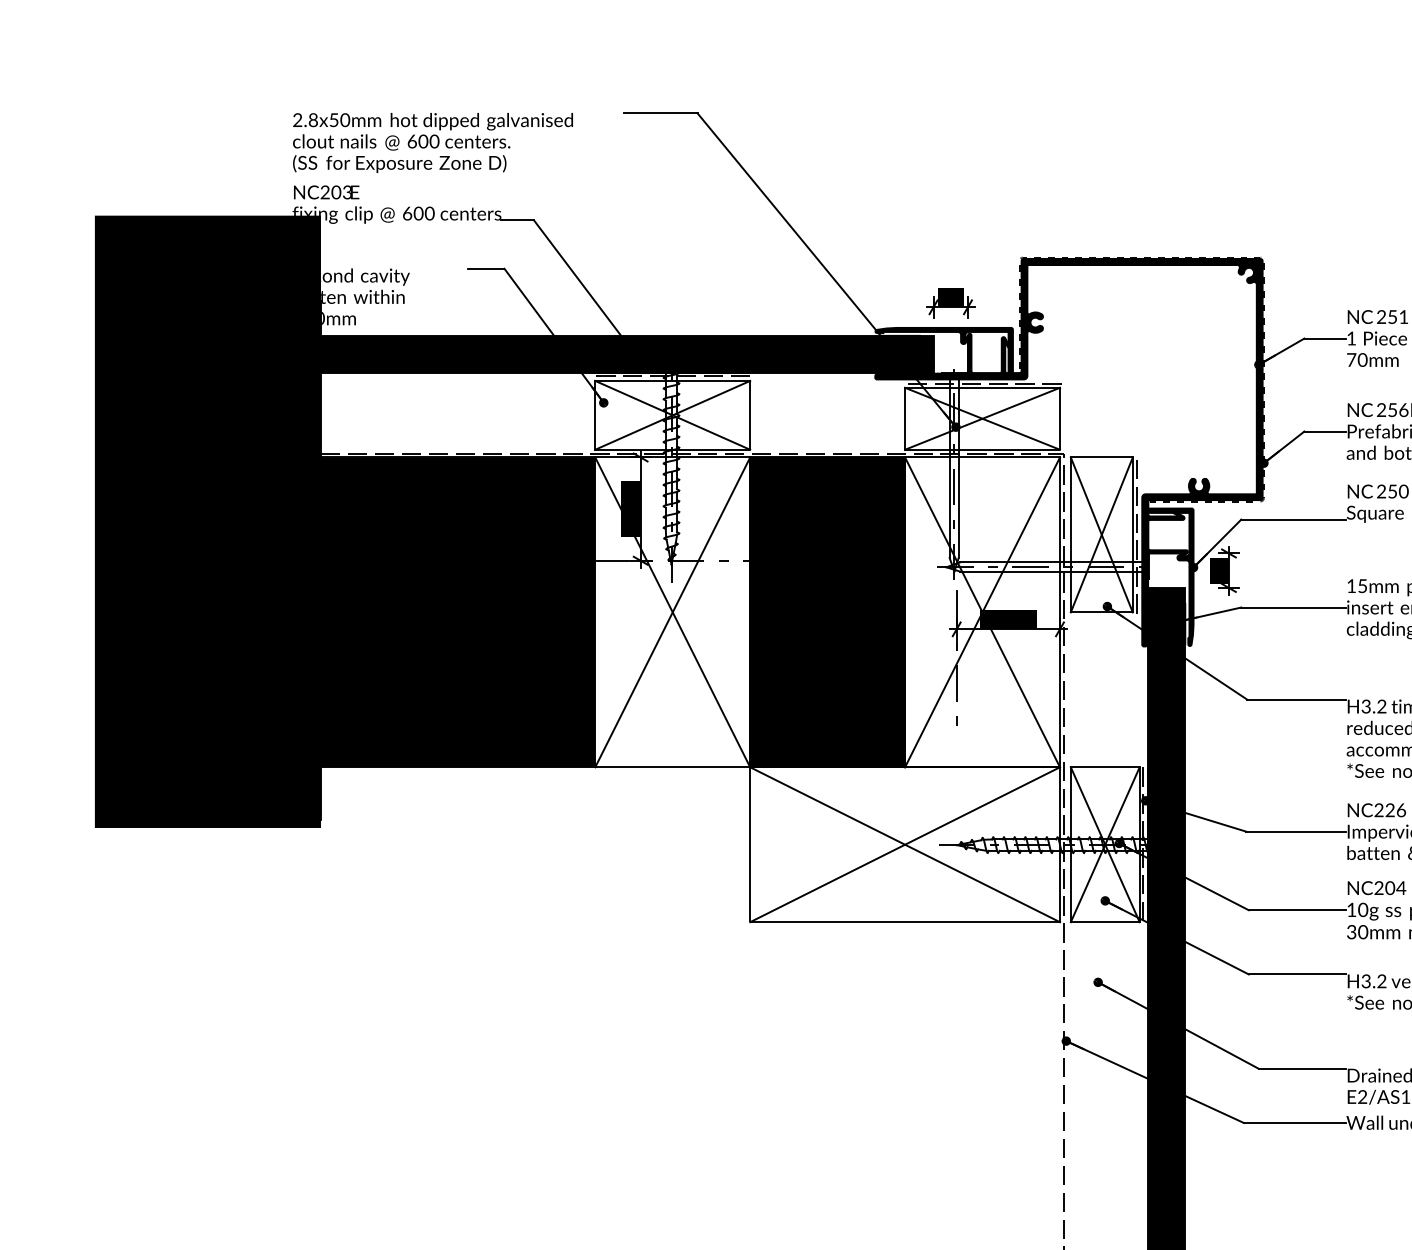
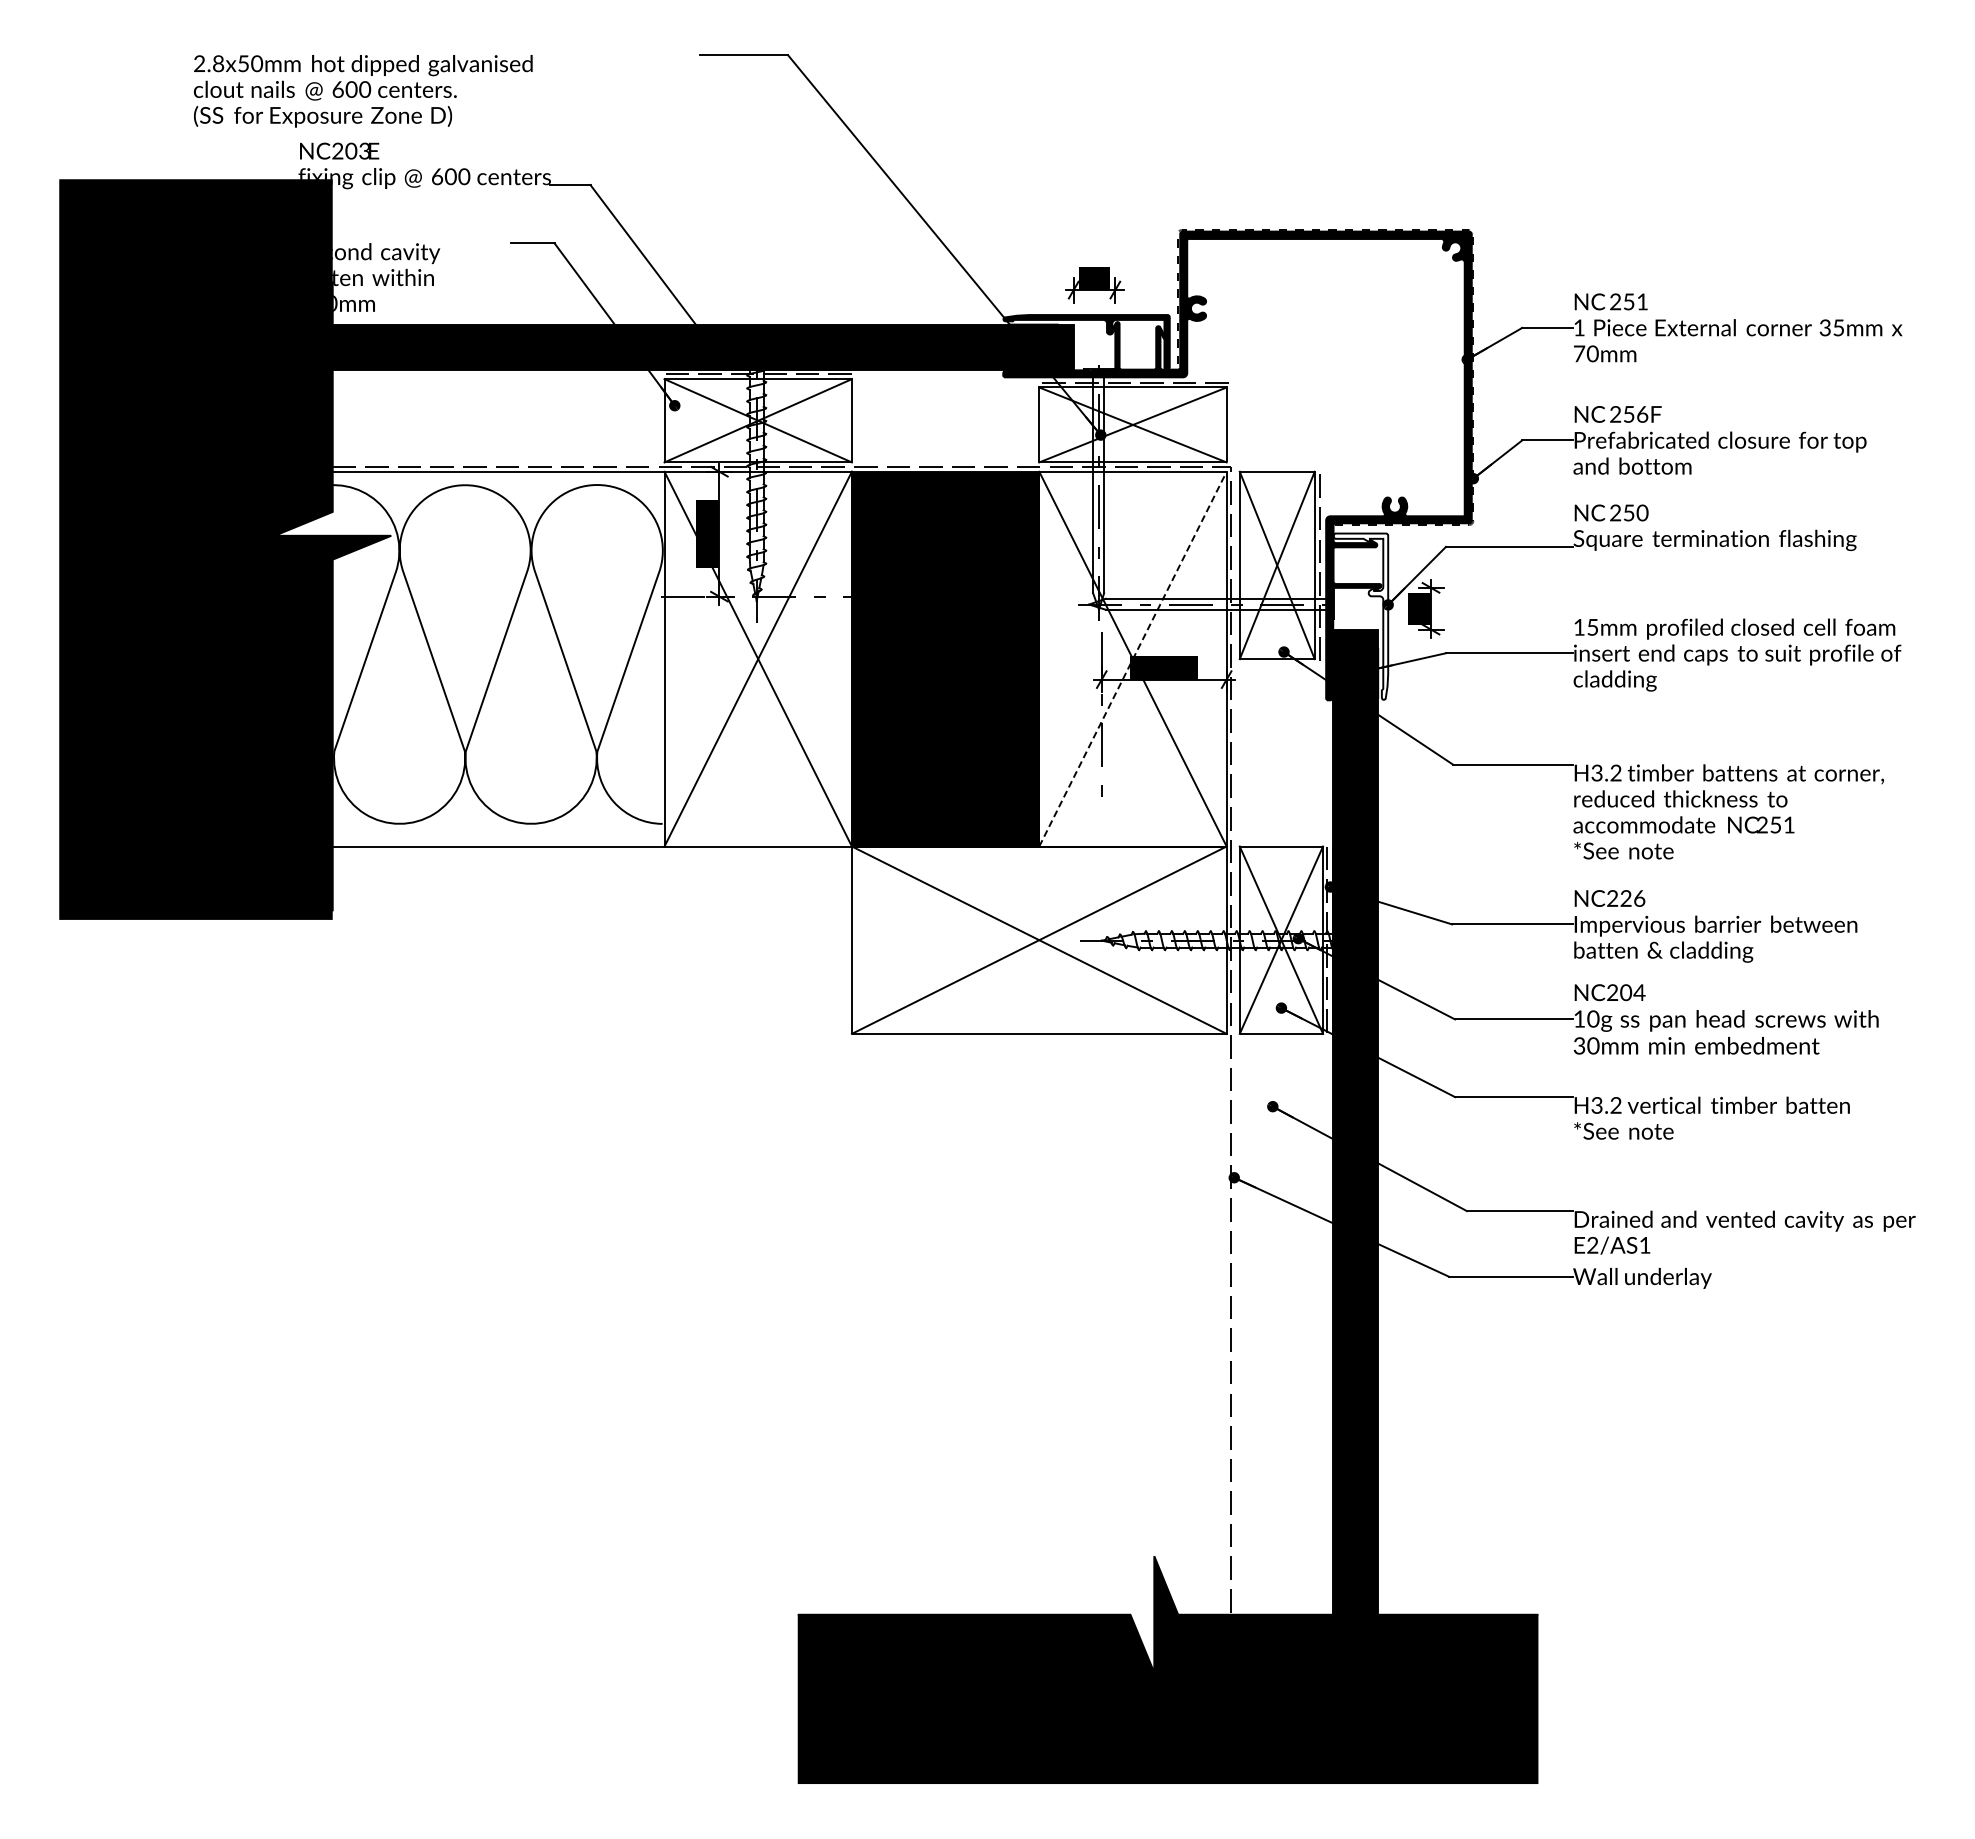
text: (433, 143) -> (363, 91), moved
fill: (1170, 577) -> (1360, 616), removed
fill: (434, 611) -> (469, 658), removed
line: (982, 611) -> (1133, 658), solid -> dashed

